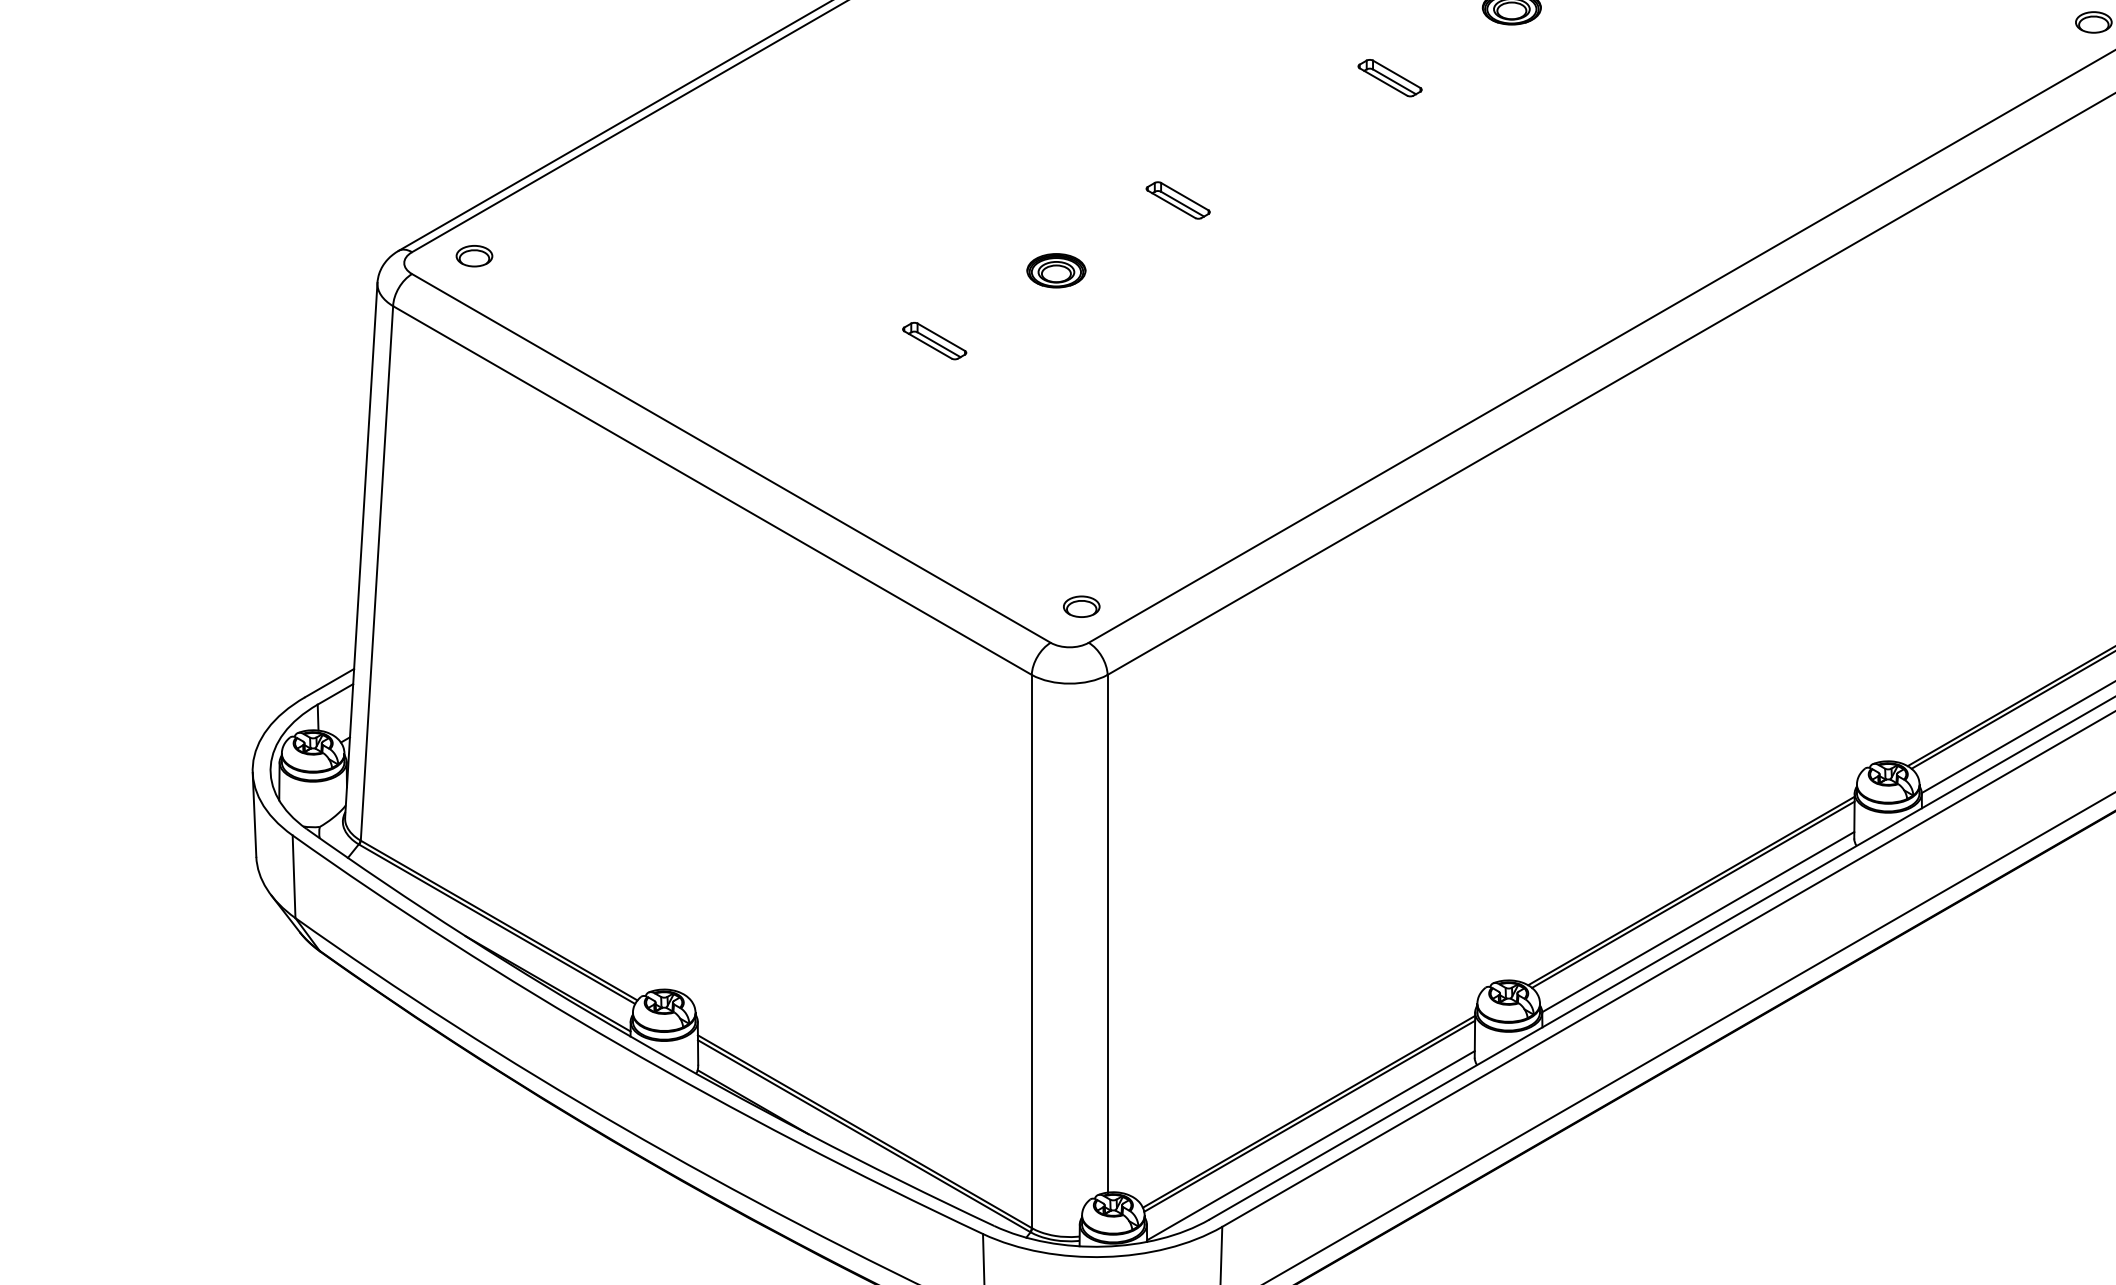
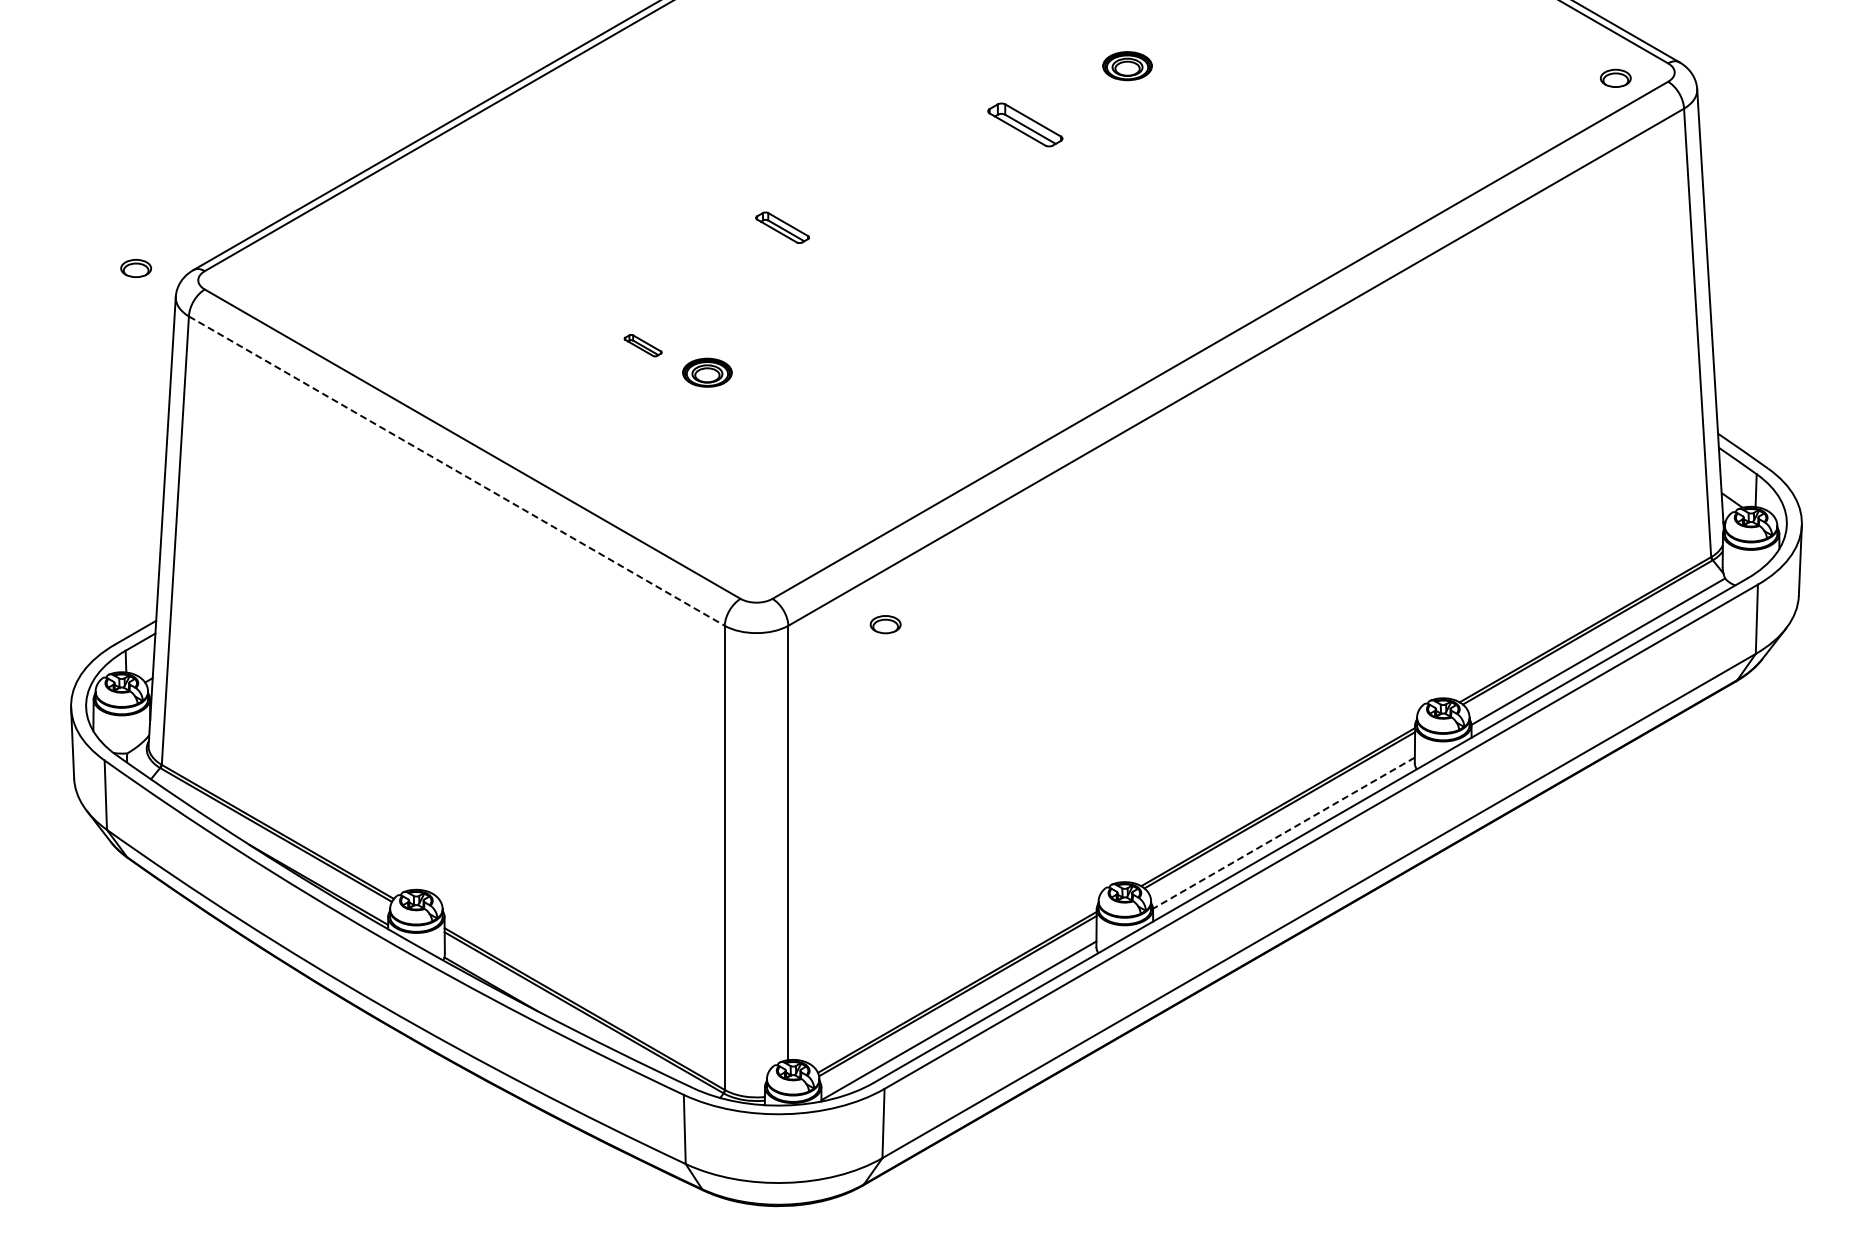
part: (1390, 78) -> (1025, 125), size x1.4
part: (1178, 200) -> (782, 227), moved
part: (474, 256) -> (136, 268), moved
part: (1056, 270) -> (707, 372), moved
part: (933, 340) -> (642, 345), size x0.7
line: (713, 490) -> (457, 471), solid -> dashed
part: (1081, 606) -> (885, 624), moved
line: (1697, 922) -> (1283, 833), solid -> dashed

